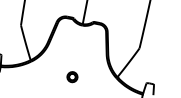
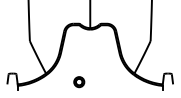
part: (72, 77) -> (79, 82), moved

